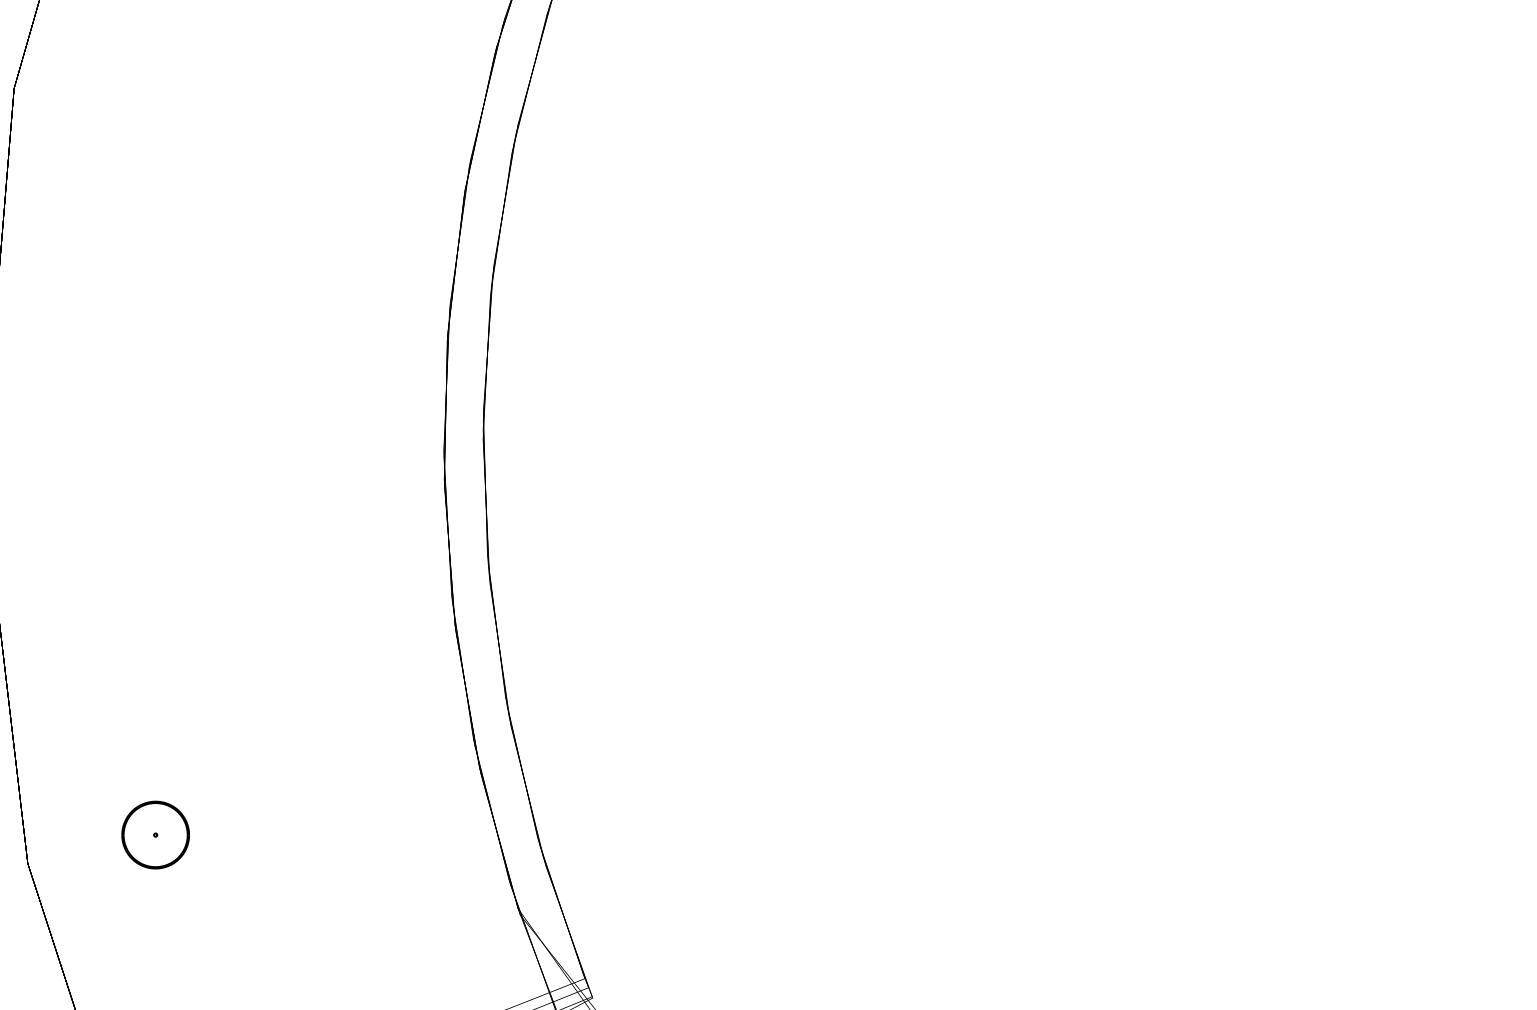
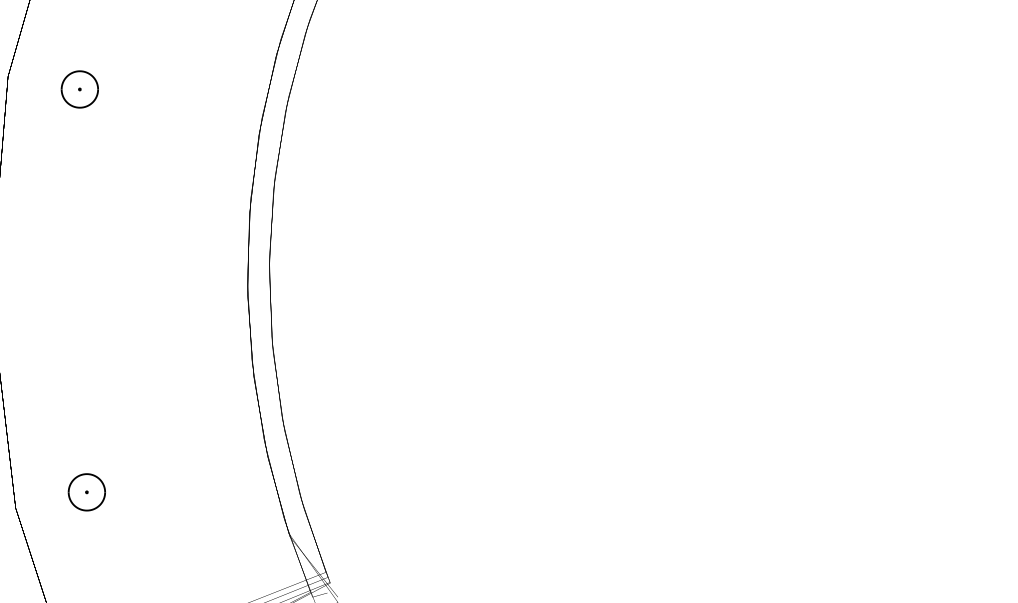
part: (142, 111) -> (79, 89), added

